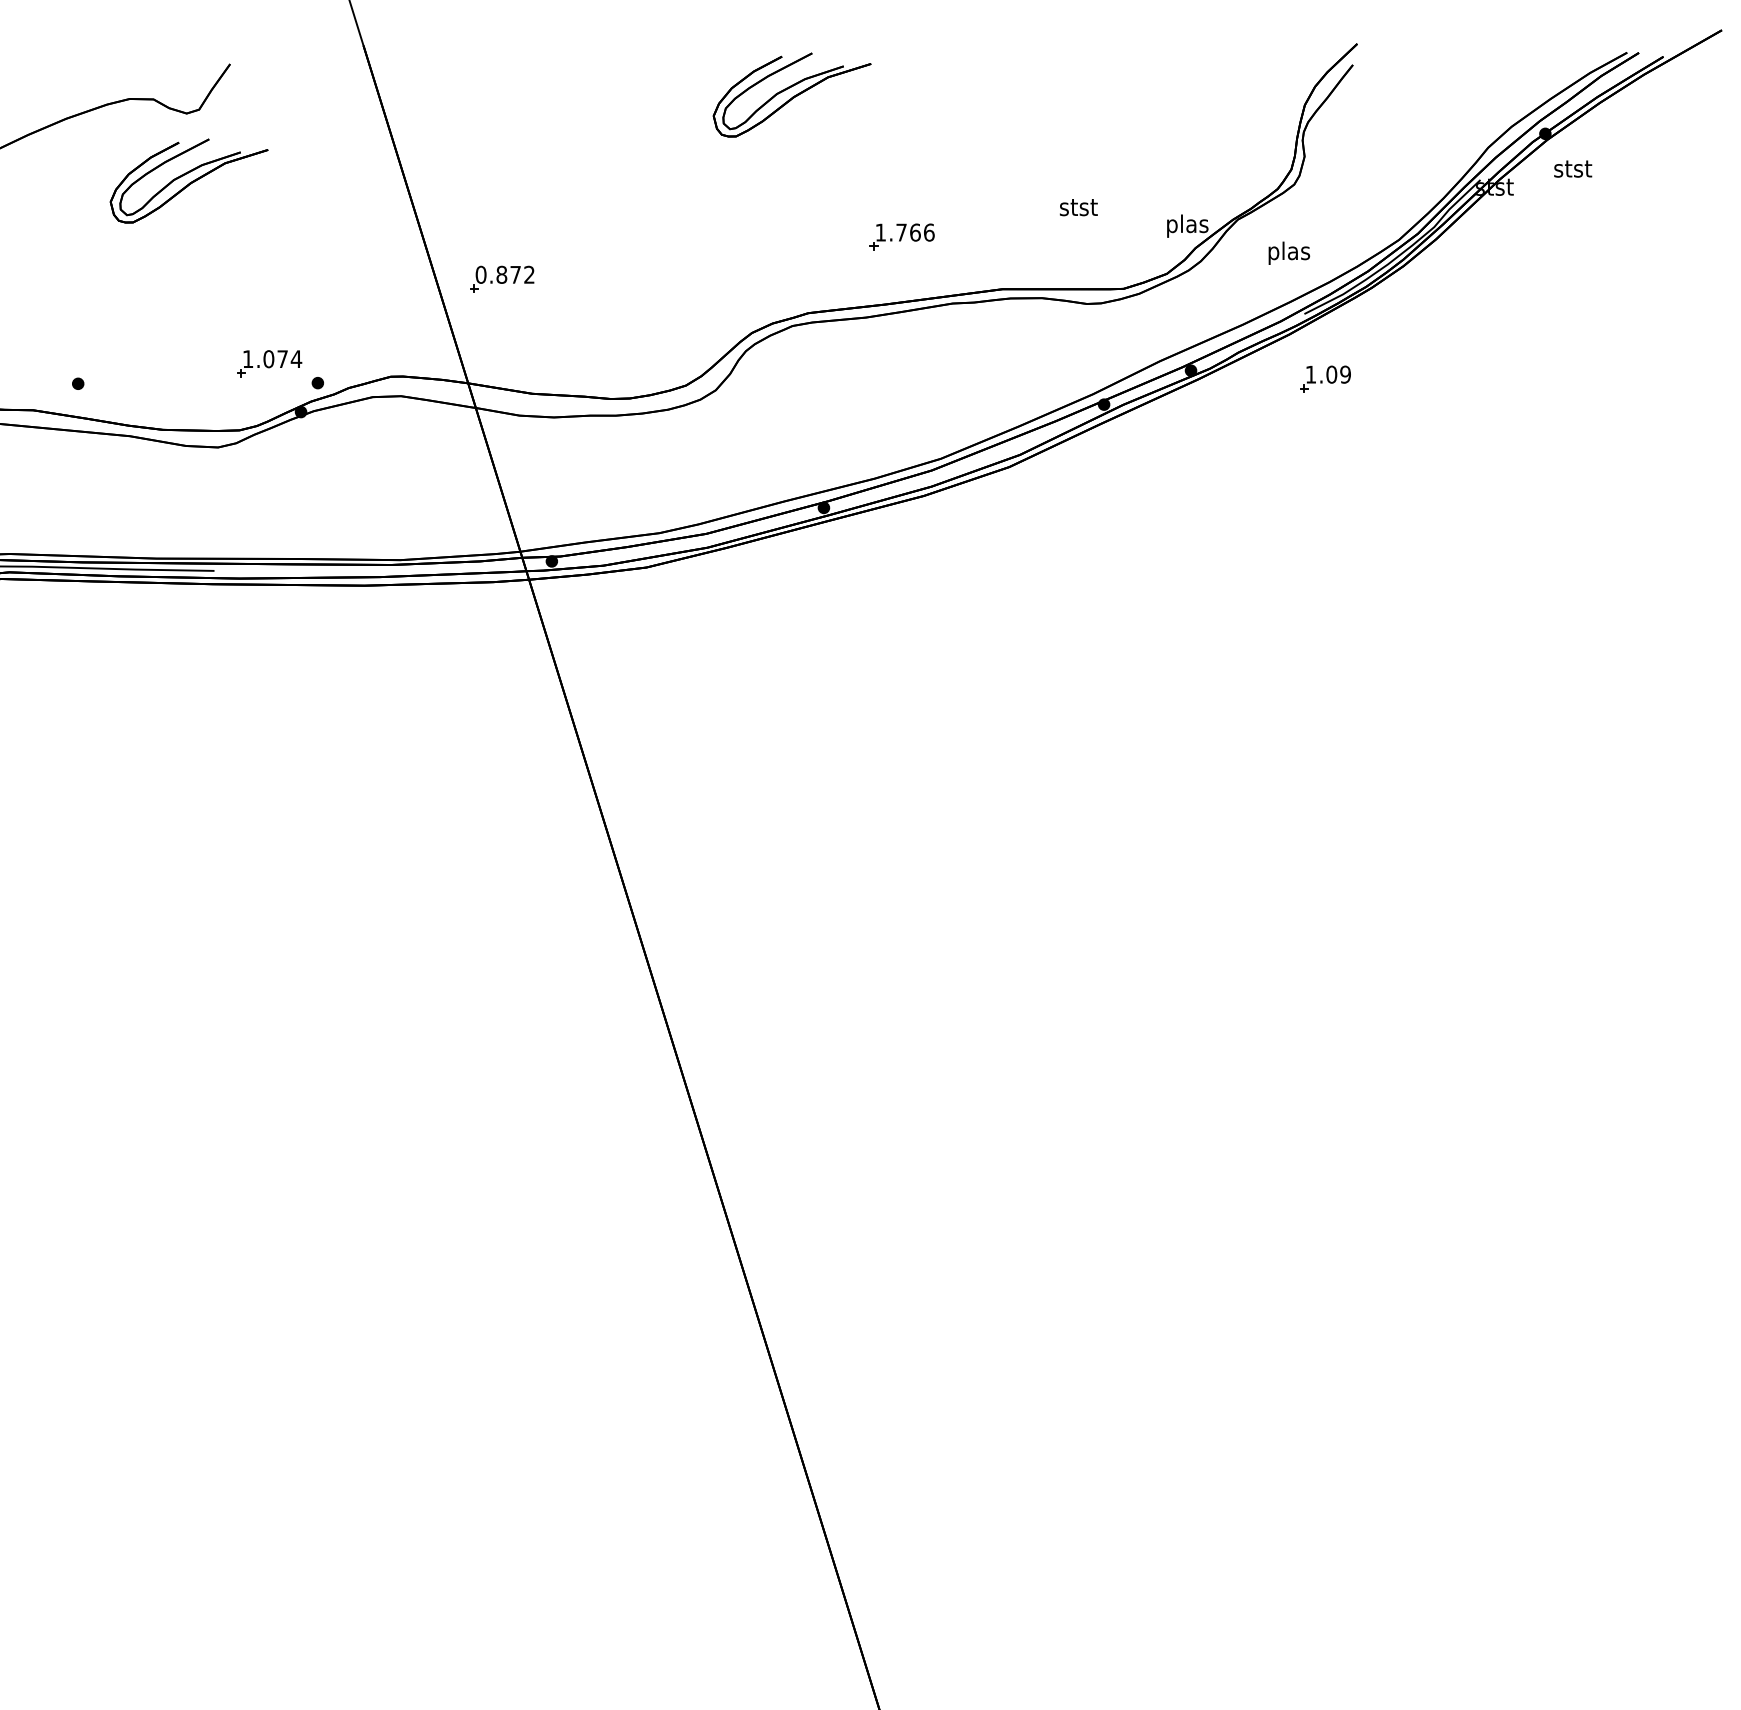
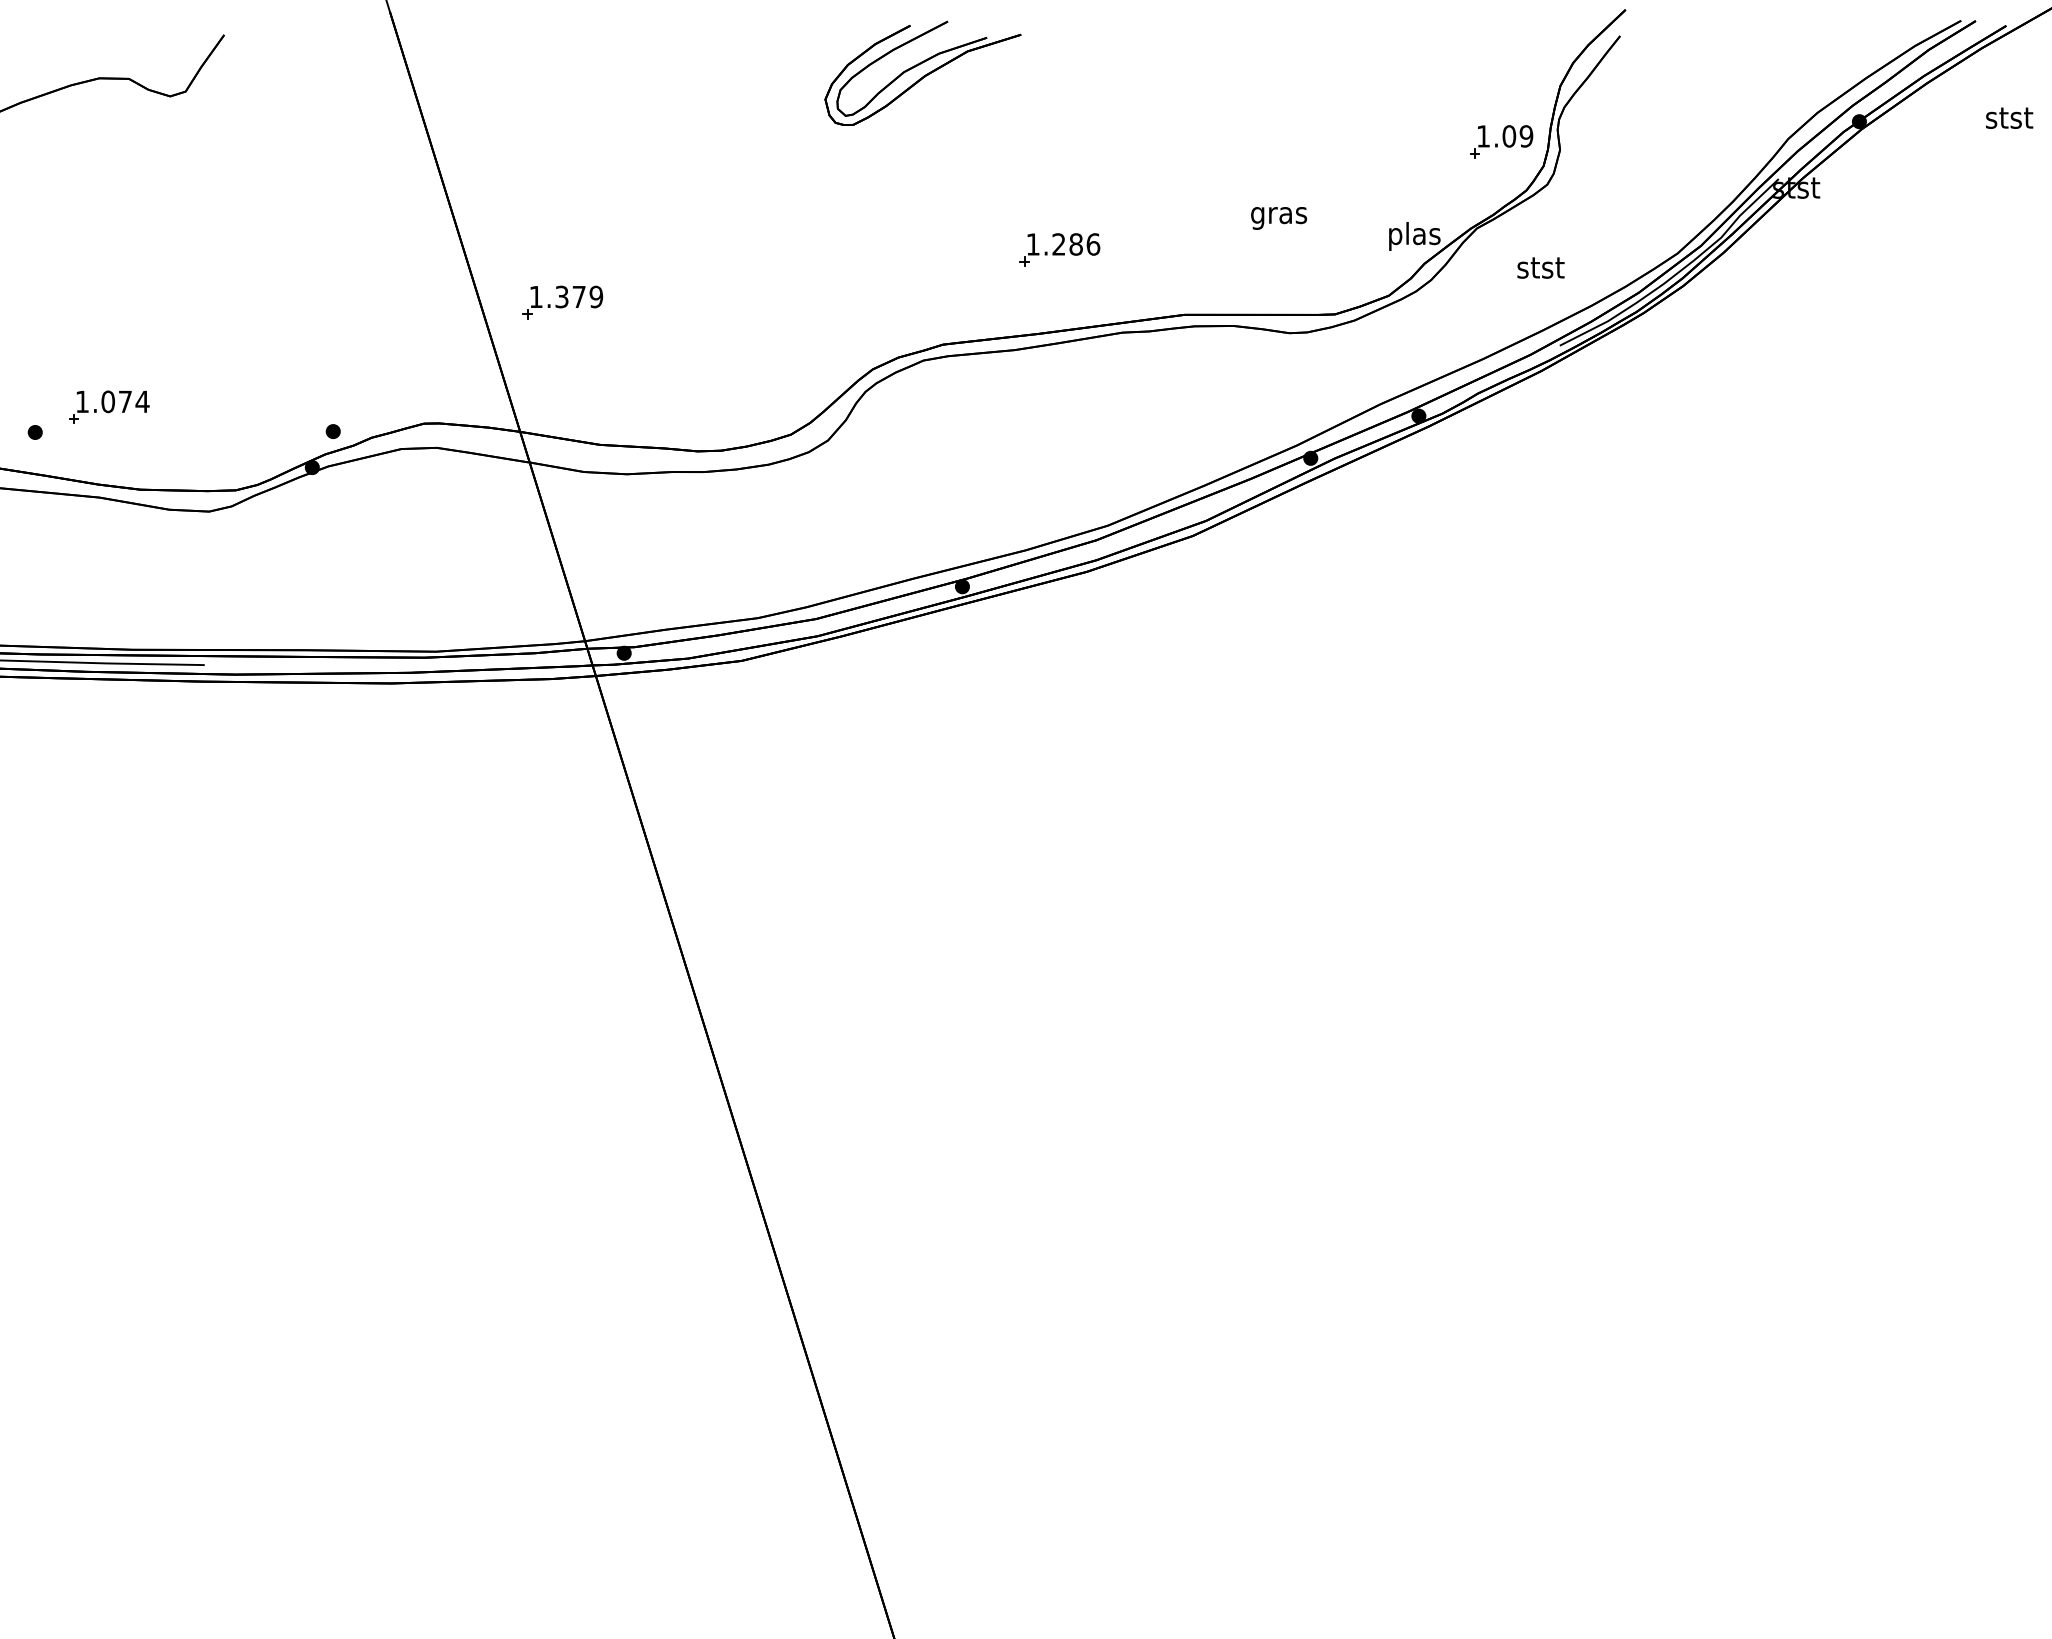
text: (1573, 168) -> (2010, 117), moved
part: (188, 180) -> (172, 179), removed
text: (1078, 209) -> (1278, 215), stst -> gras
text: (908, 232) -> (1067, 244), 1.766 -> 1.286
text: (1289, 252) -> (1541, 269), plas -> stst
text: (504, 274) -> (565, 296), 0.872 -> 1.379
part: (269, 363) -> (109, 407), moved
part: (1325, 378) -> (1501, 141), moved

